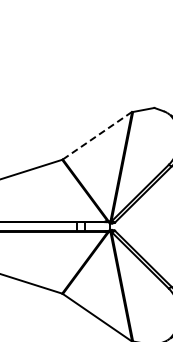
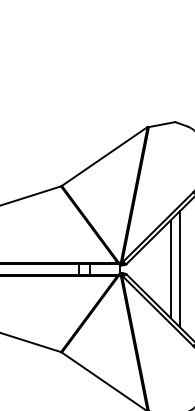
line: (97, 135) -> (104, 156), dashed -> solid
line: (150, 226) -> (170, 268), added
line: (158, 226) -> (180, 268), added

